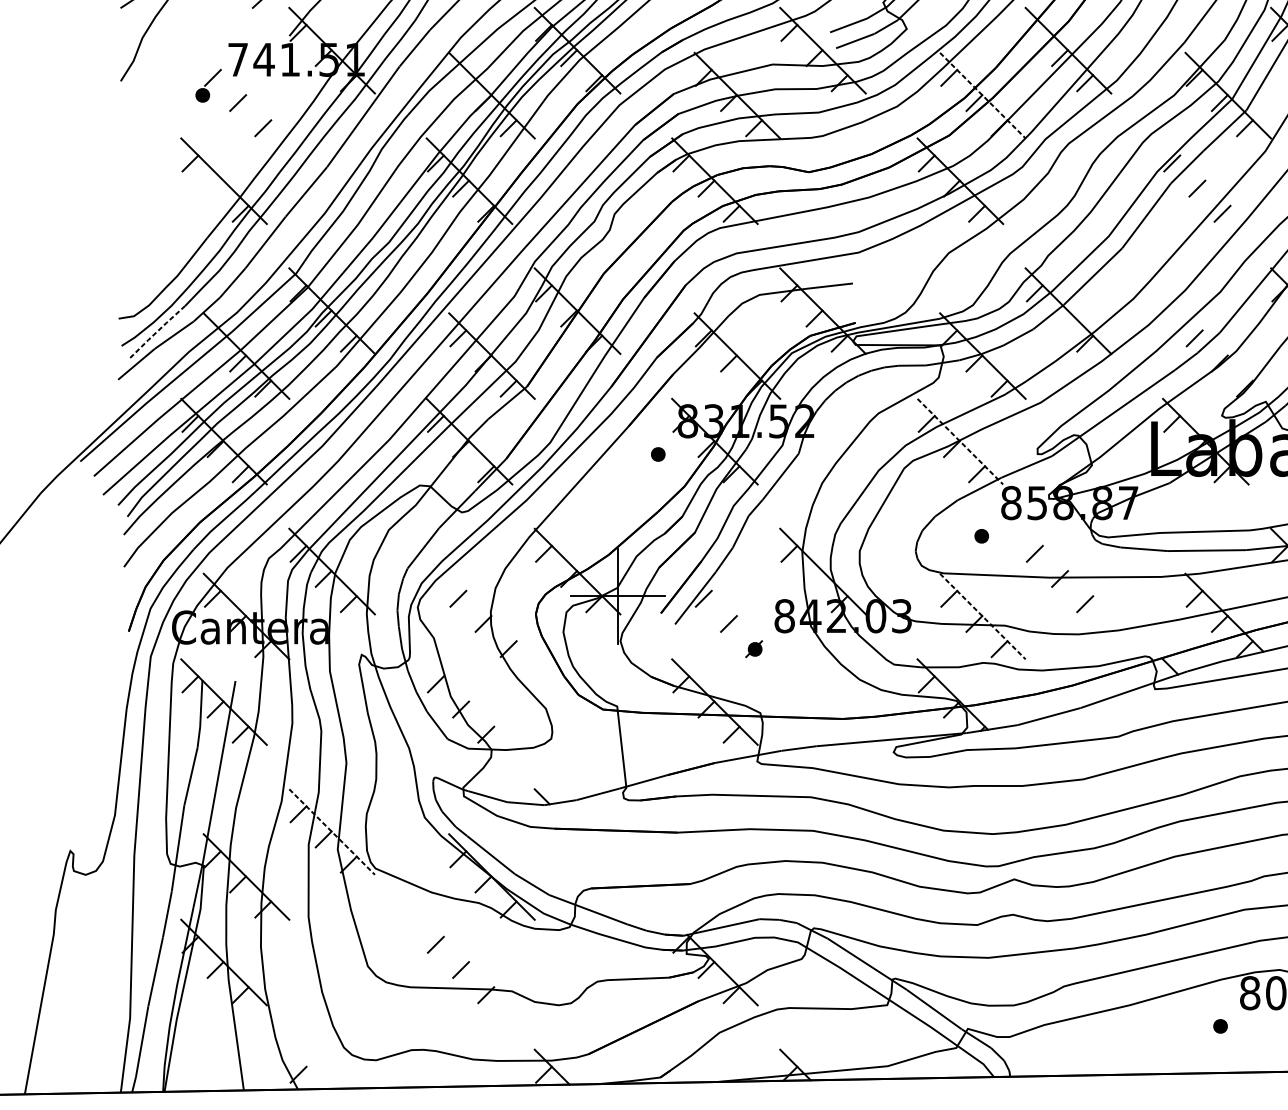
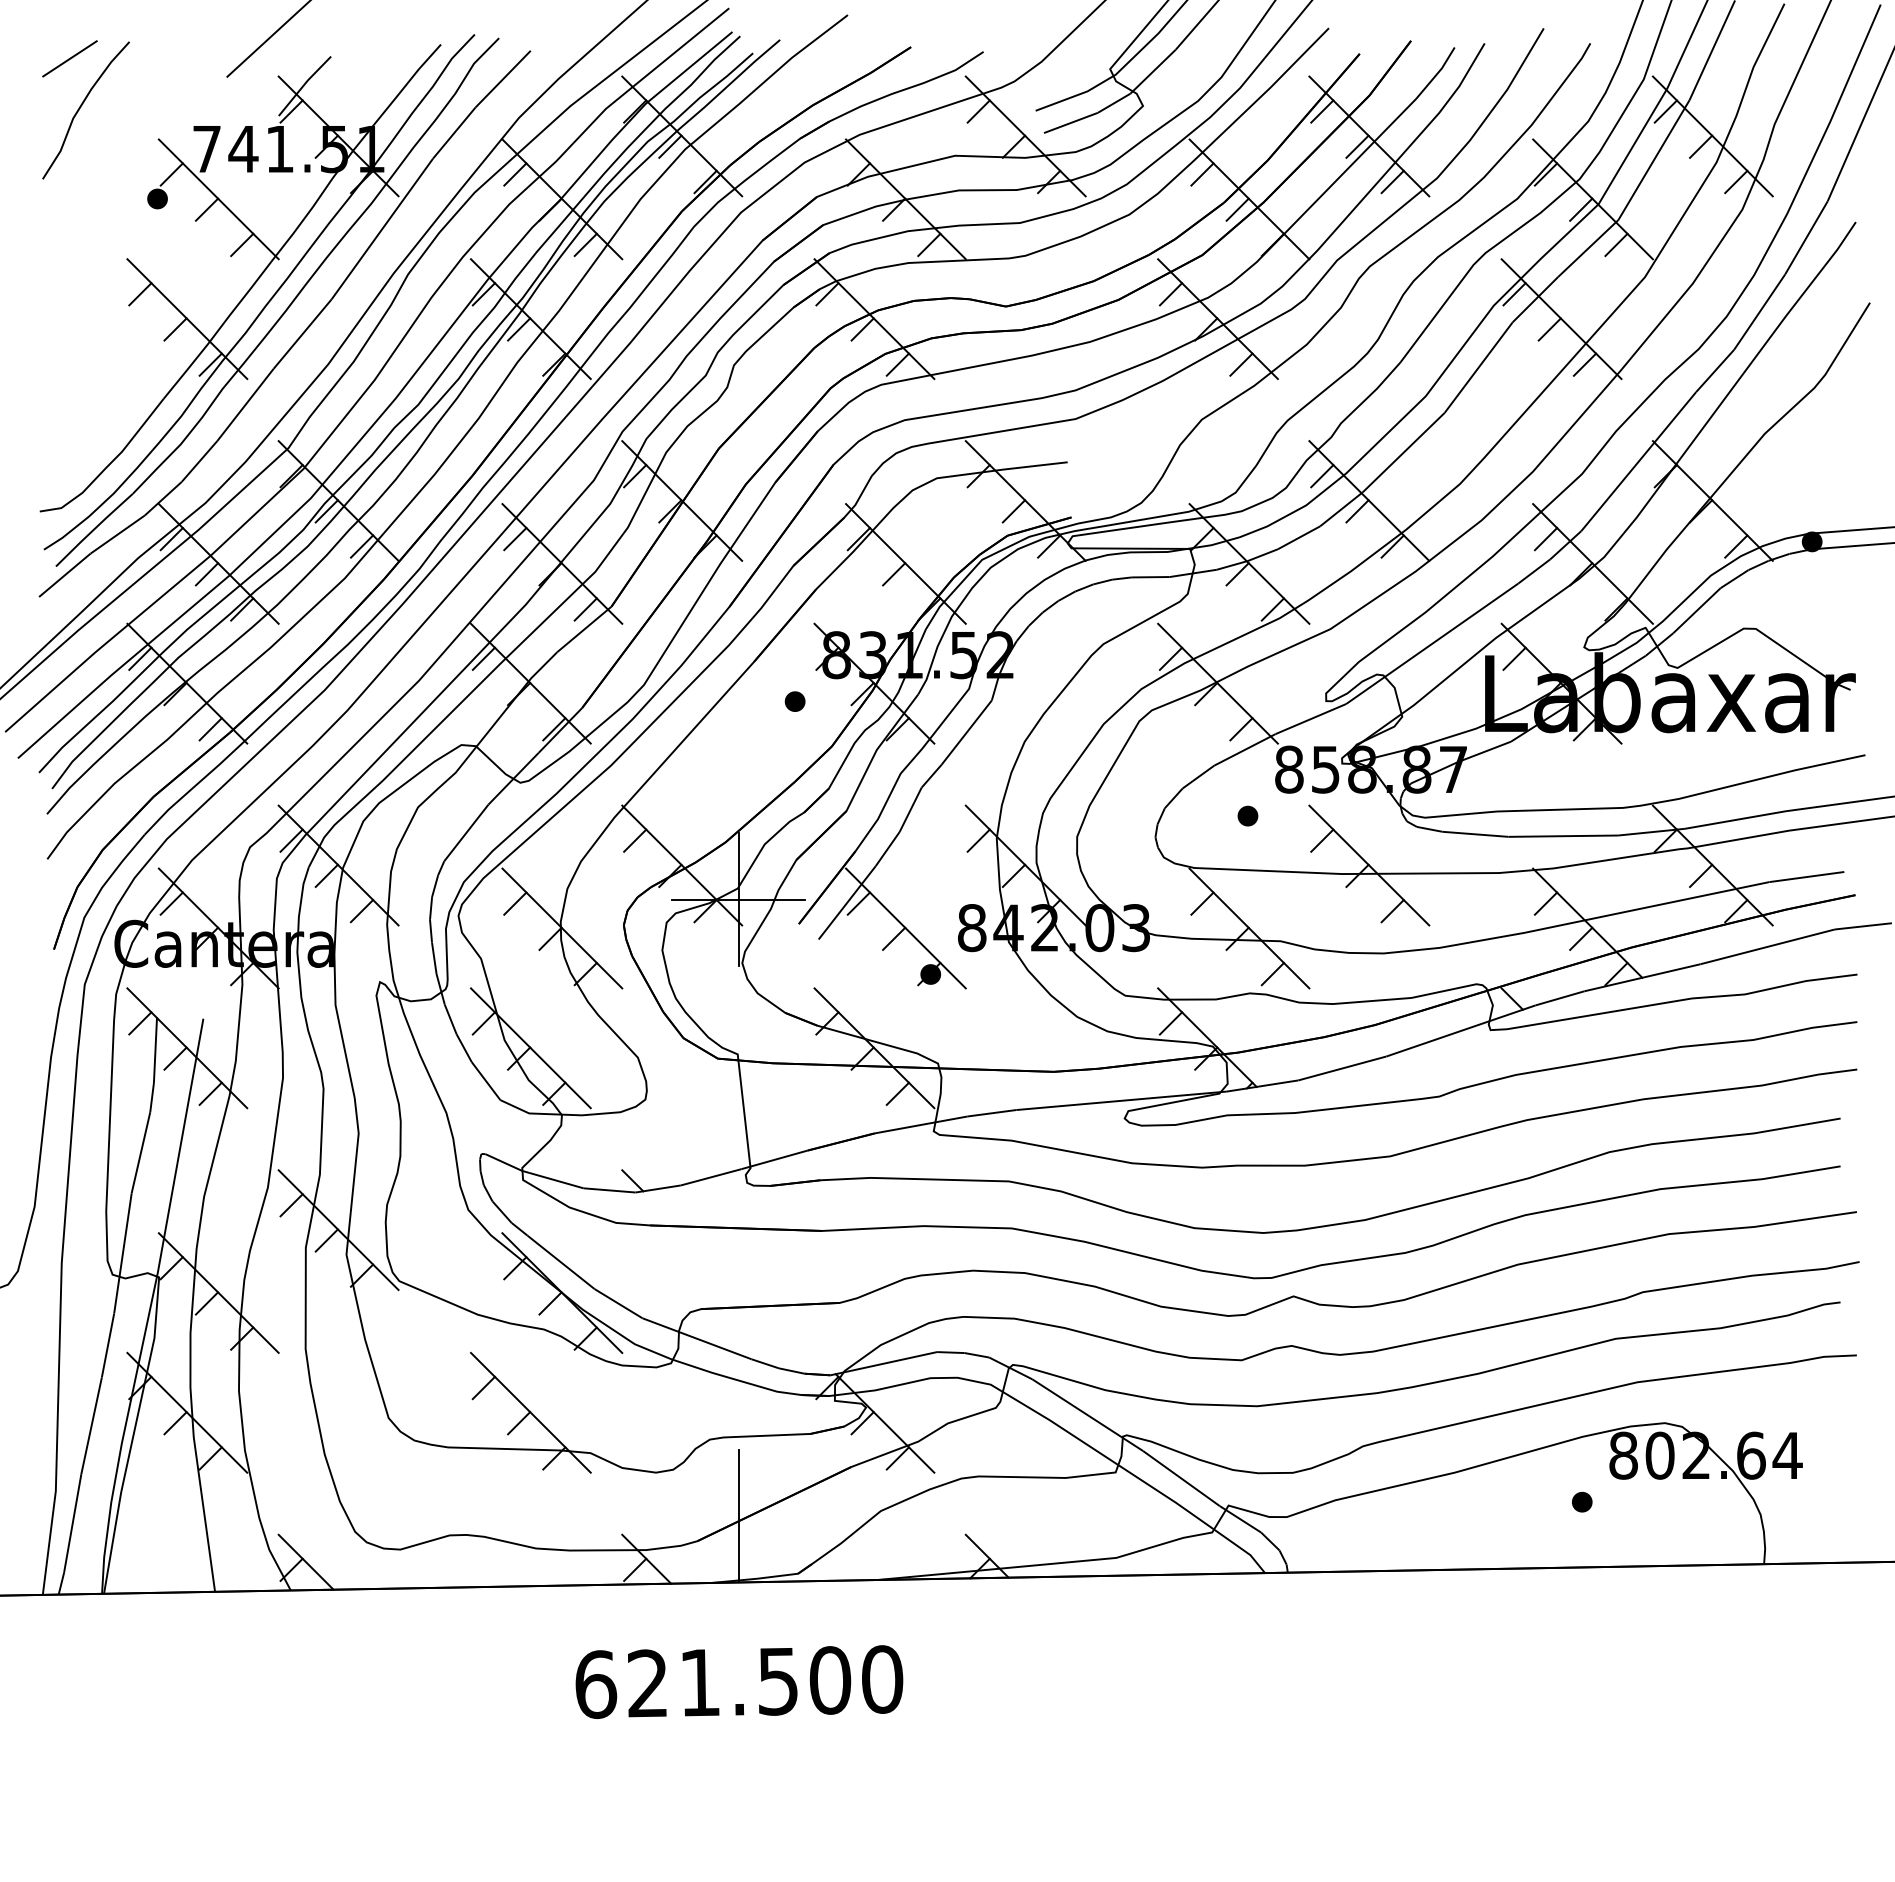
line: (1035, 32) -> (1322, 111), added
line: (458, 77) -> (515, 174), added
line: (246, 95) -> (218, 199), added
line: (982, 95) -> (1249, 199), dashed -> solid
line: (1205, 181) -> (1561, 319), added
line: (215, 188) -> (175, 329), added
line: (1060, 318) -> (1357, 511), added
line: (157, 331) -> (93, 529), dashed -> solid
line: (212, 338) -> (171, 539), added
line: (1227, 355) -> (1592, 563), added
line: (960, 441) -> (1218, 683), dashed -> solid
line: (1068, 571) -> (1369, 865), added
line: (814, 578) -> (1013, 875), added
line: (492, 616) -> (562, 928), added
line: (737, 616) -> (905, 928), added
line: (982, 616) -> (1249, 928), dashed -> solid
line: (469, 702) -> (530, 1048), added
line: (332, 832) -> (338, 1230), dashed -> solid
line: (469, 962) -> (530, 1412), added
line: (617, 1035) -> (738, 1515), added
line: (308, 1068) -> (305, 1561), added

